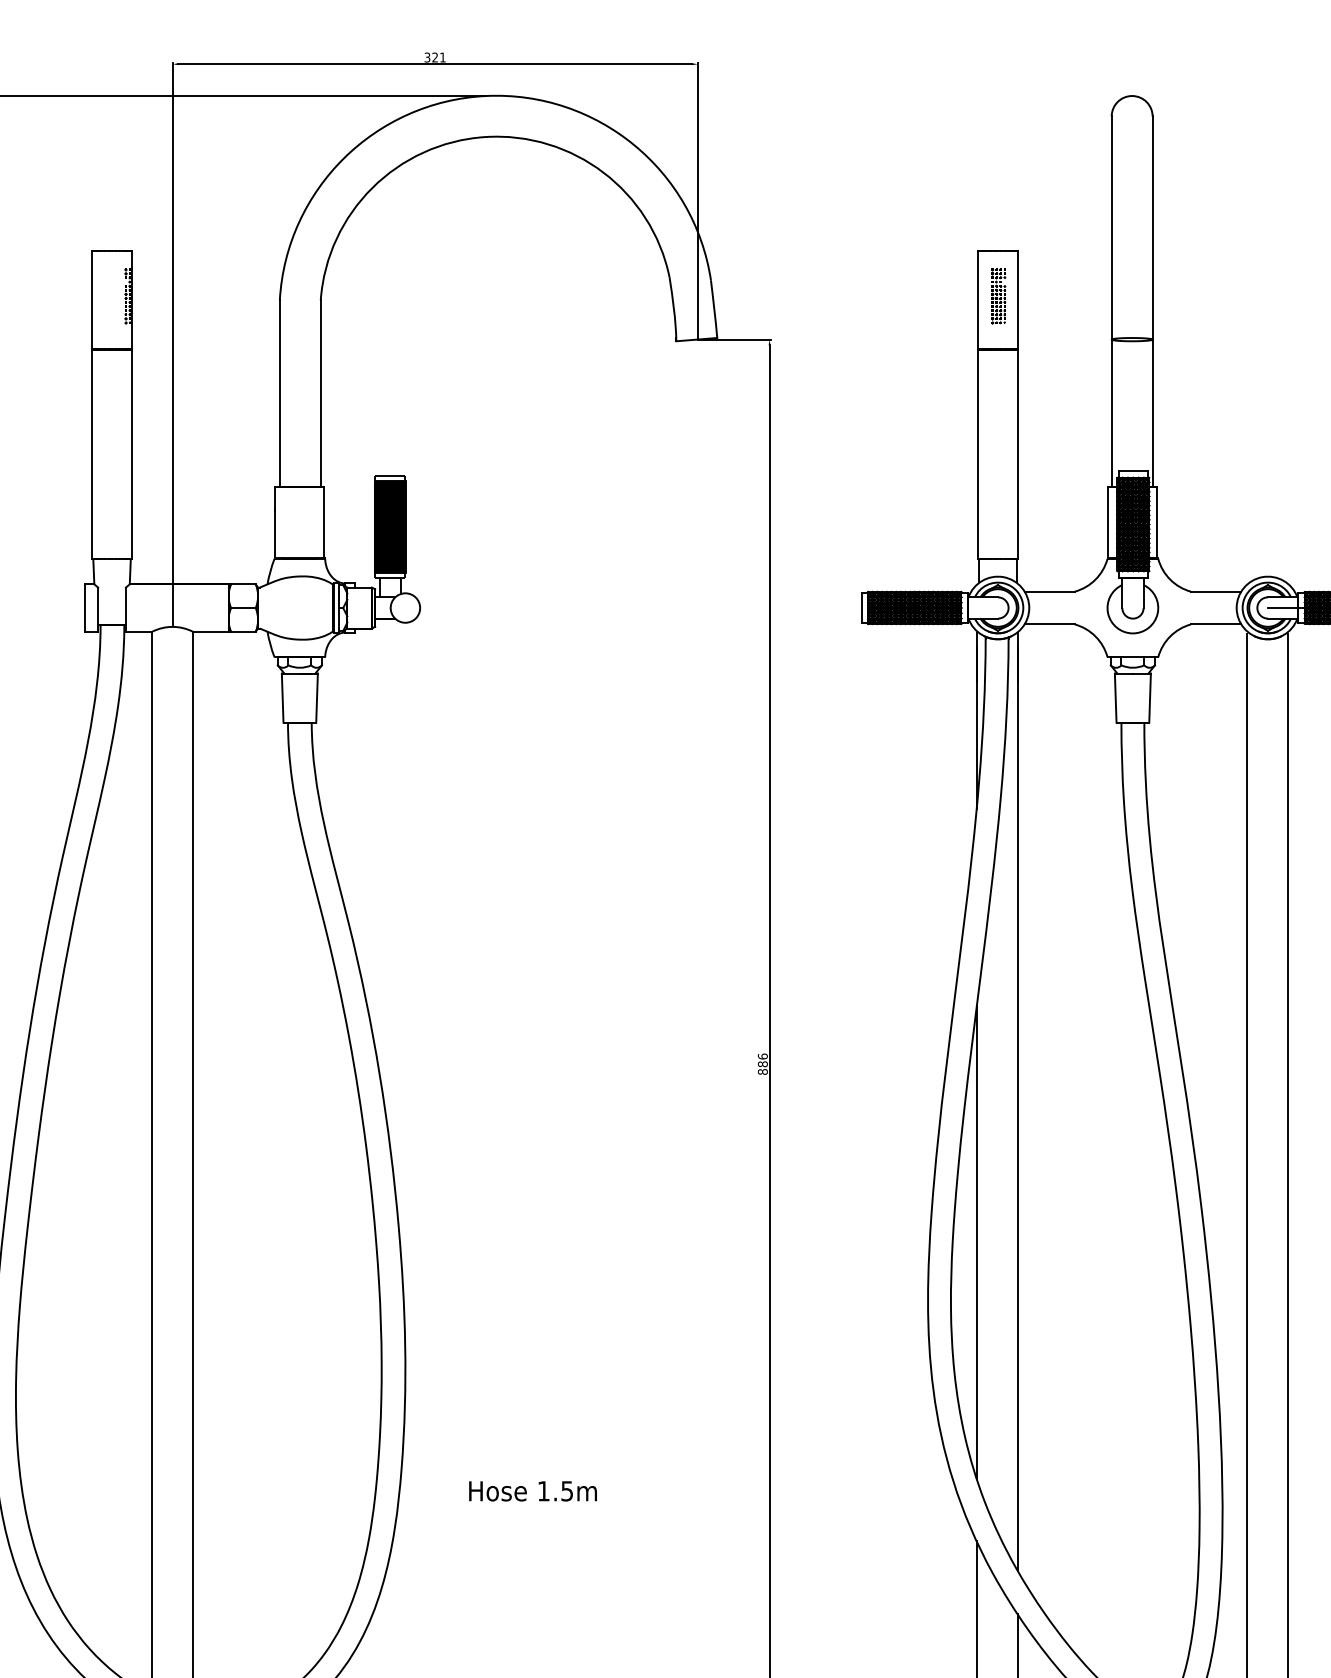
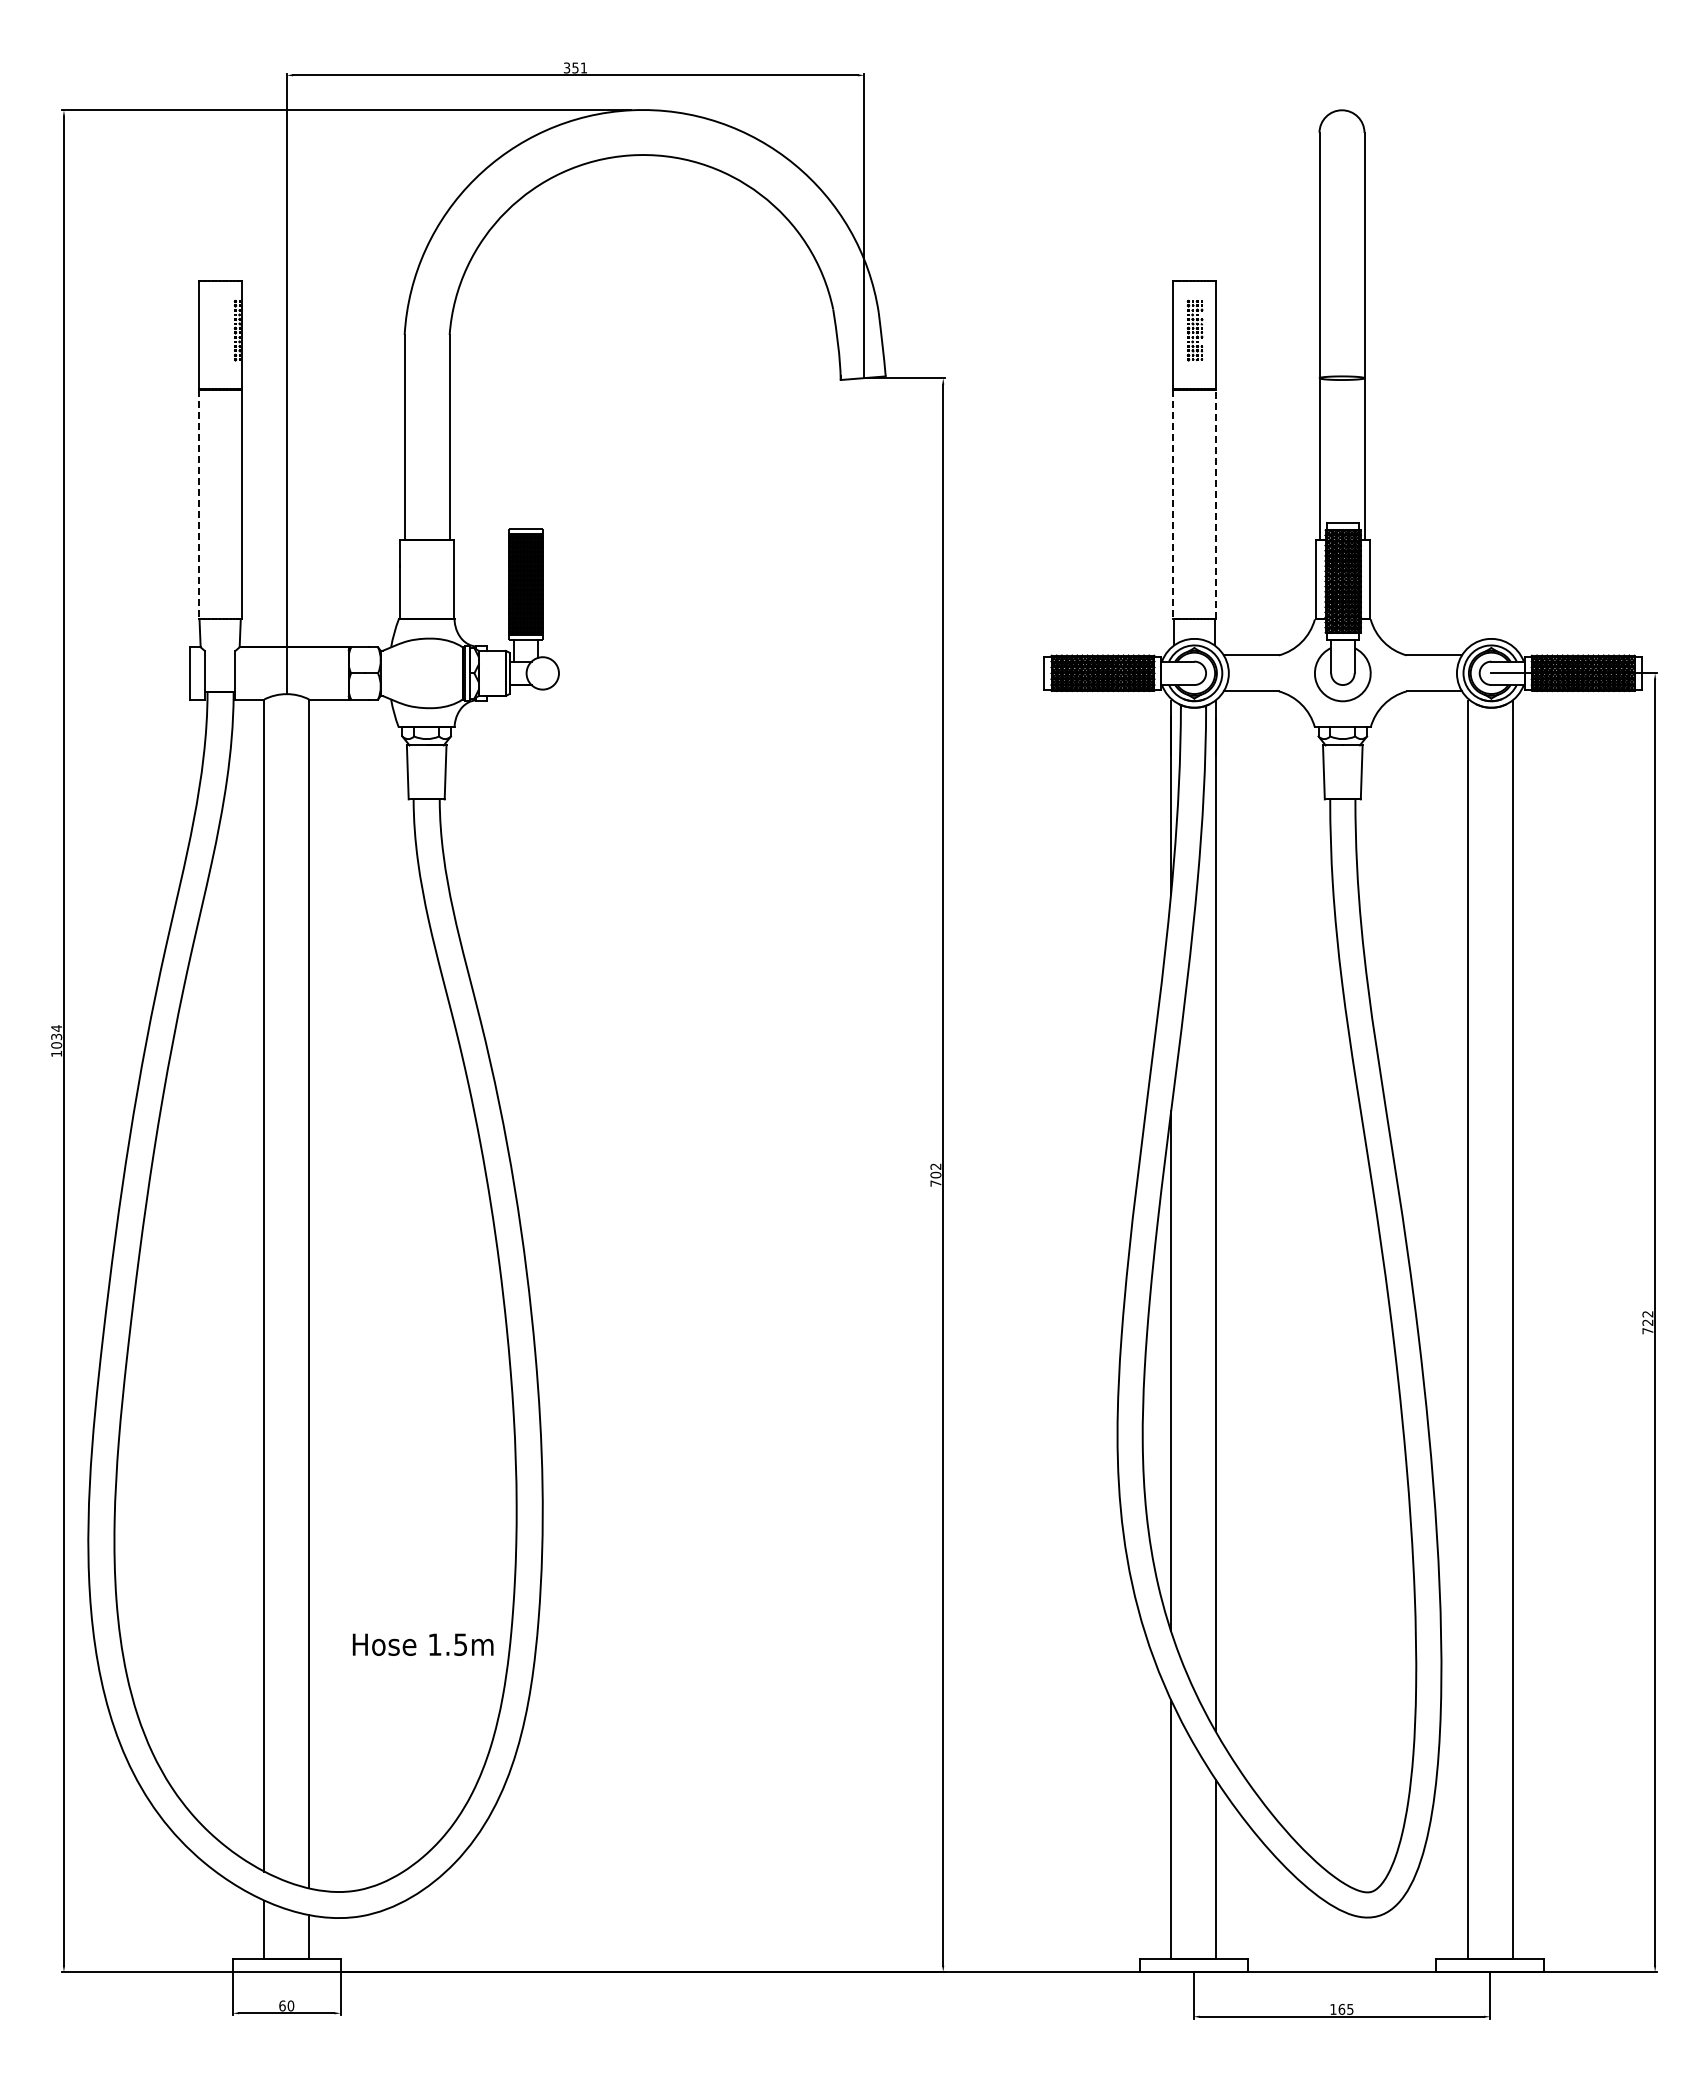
text: (435, 57) -> (575, 67), 321 -> 351
line: (92, 454) -> (198, 504), solid -> dashed
line: (978, 454) -> (1172, 504), solid -> dashed
line: (1018, 454) -> (1216, 504), solid -> dashed
text: (762, 1063) -> (935, 1174), 886 -> 702
text: (532, 1491) -> (422, 1644), moved

